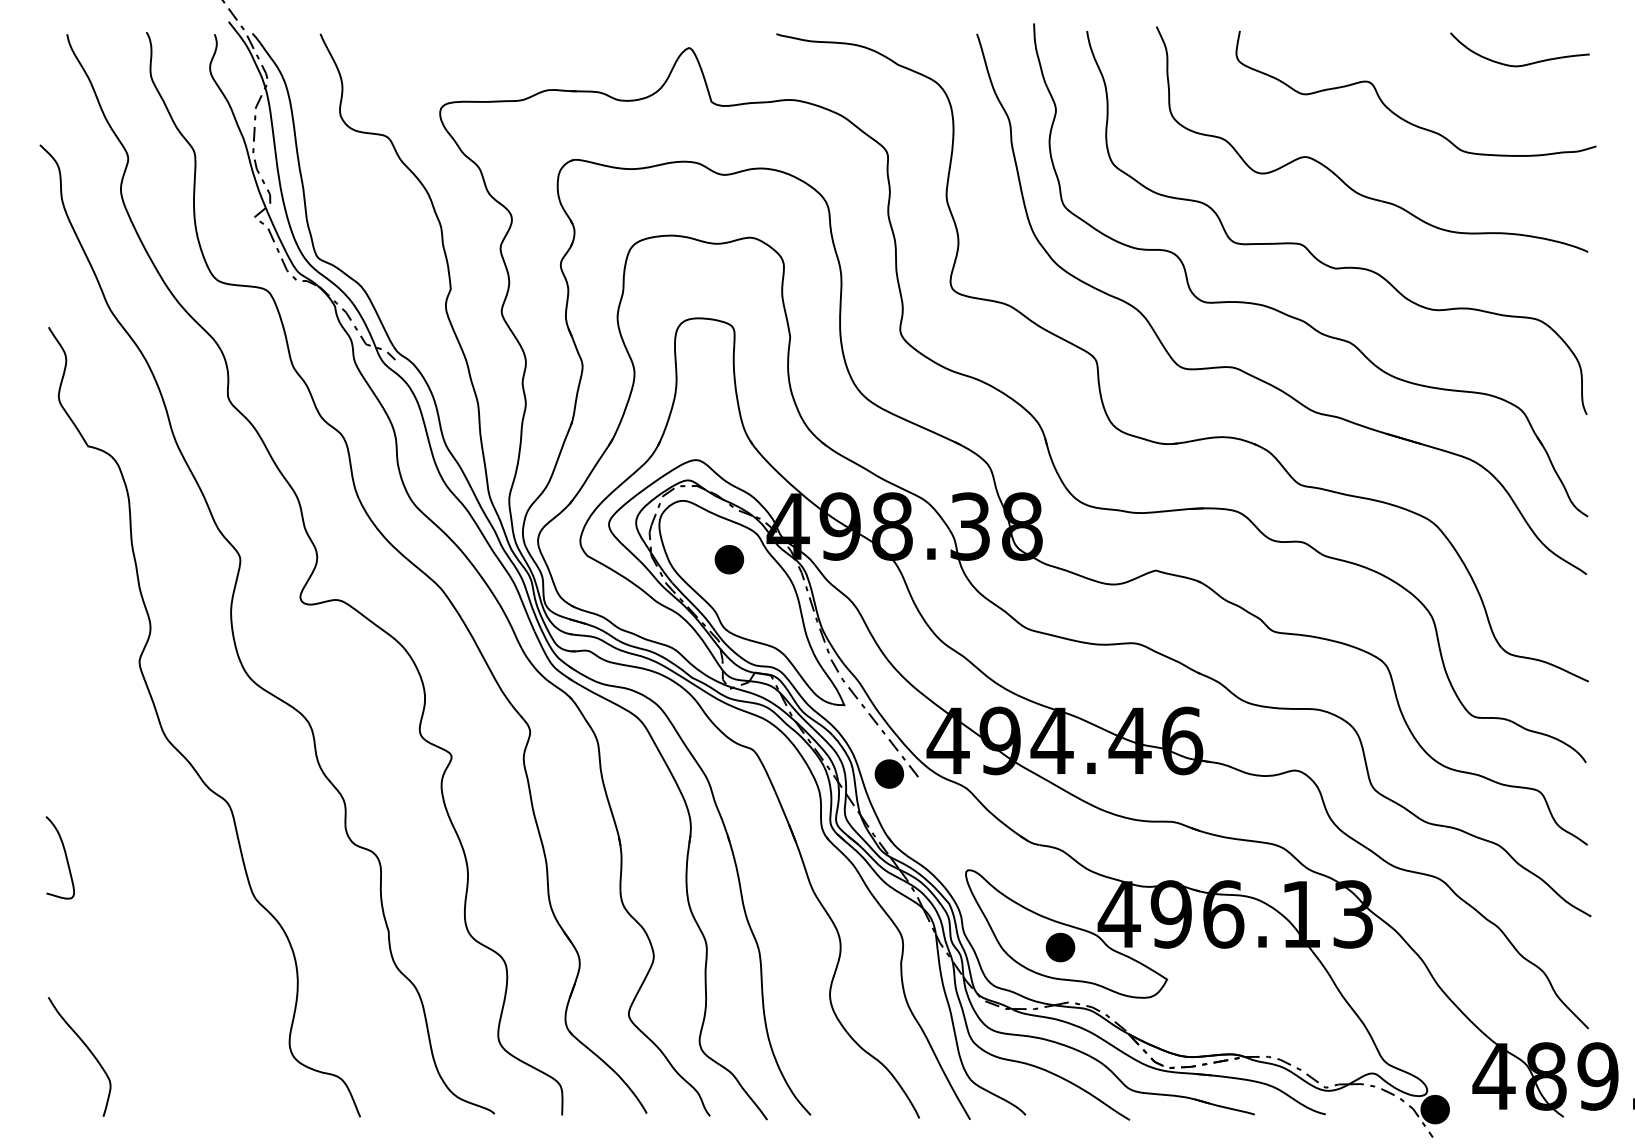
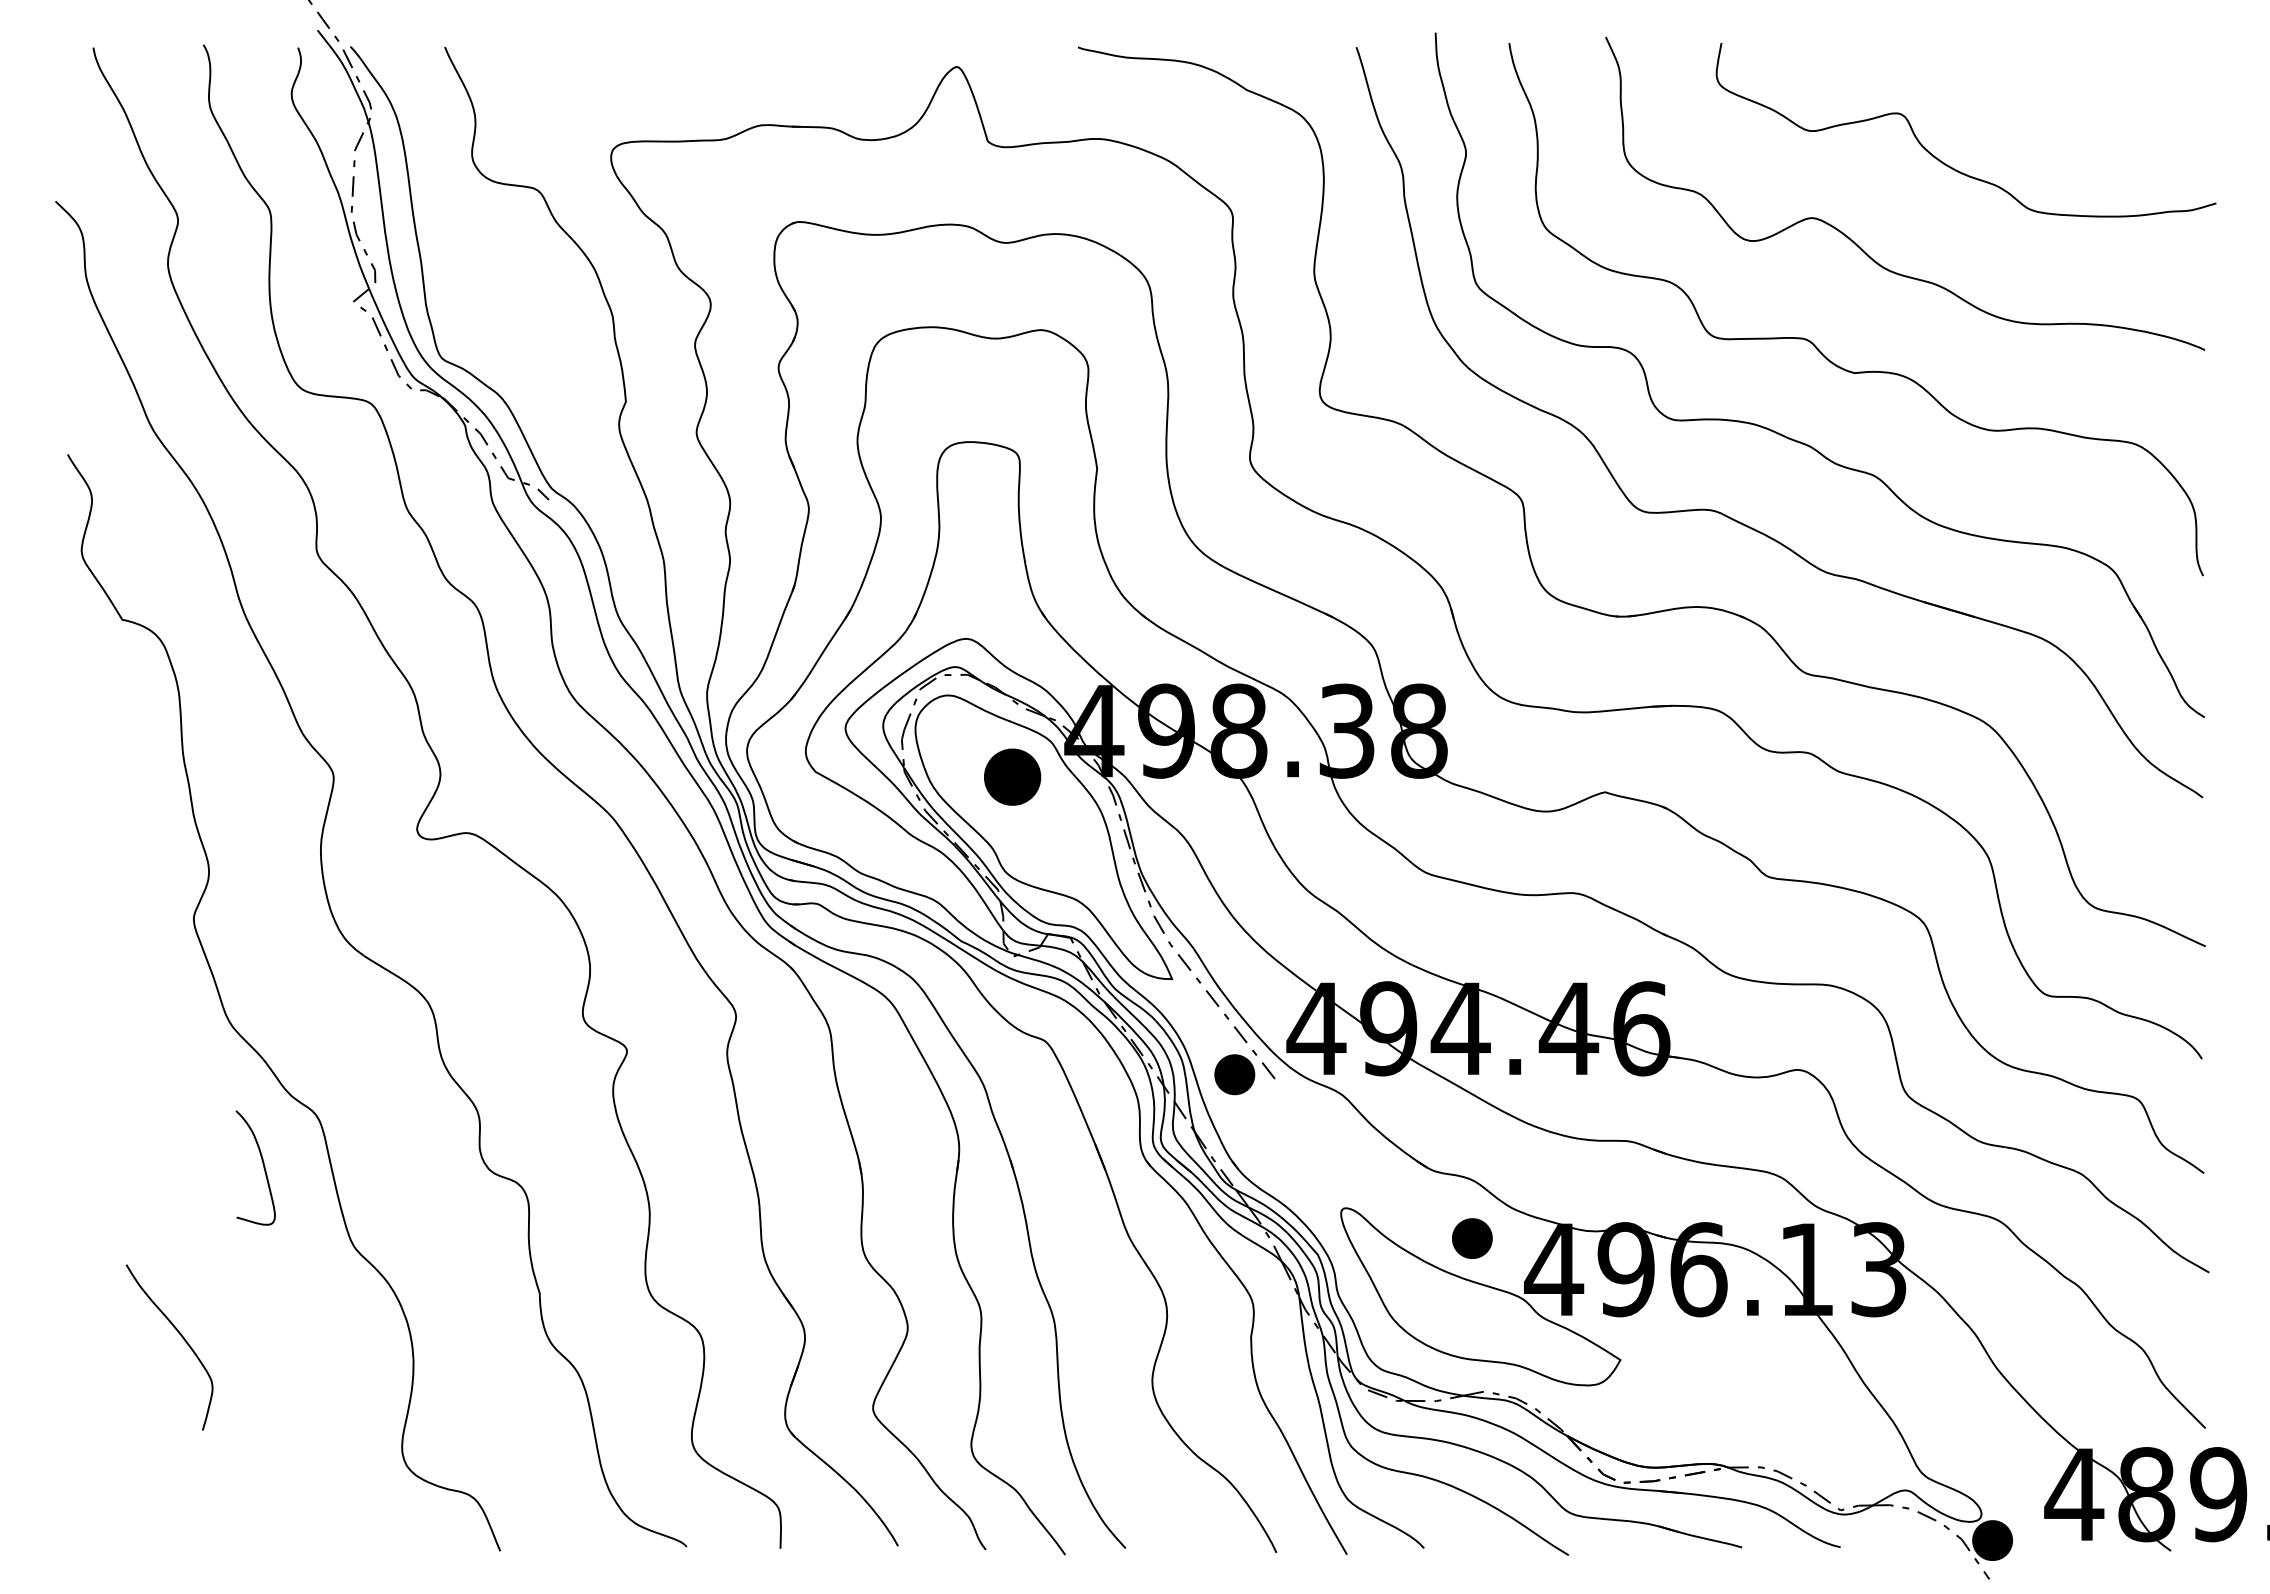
curve: (1520, 65) -> (2110, 90), removed
part: (729, 559) -> (1012, 776), size x1.4
curve: (65, 855) -> (262, 1164), moved
part: (1060, 947) -> (1472, 1238), moved
curve: (88, 1049) -> (181, 1337), moved

